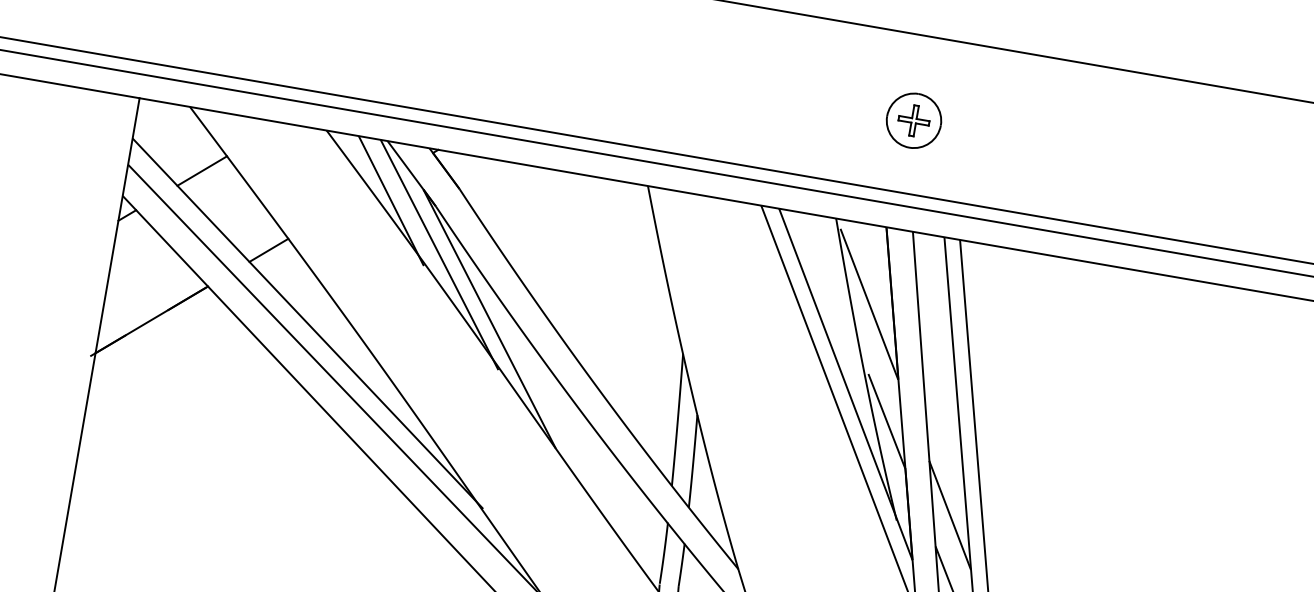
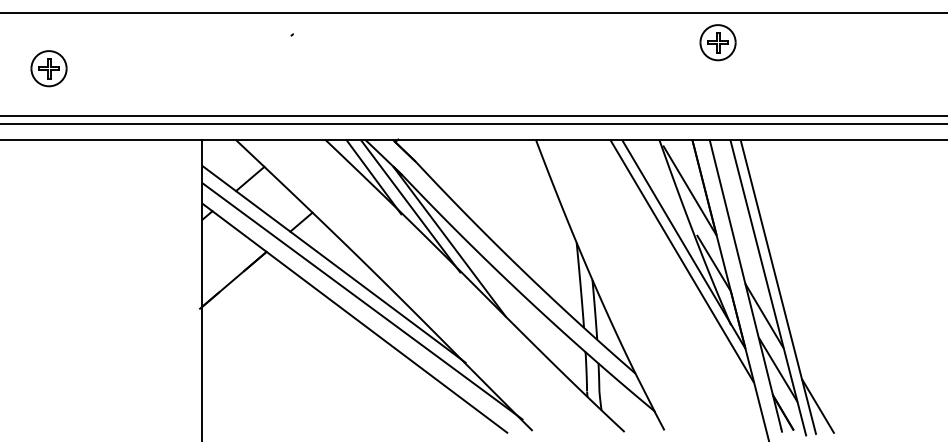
part: (913, 120) -> (717, 42), moved

